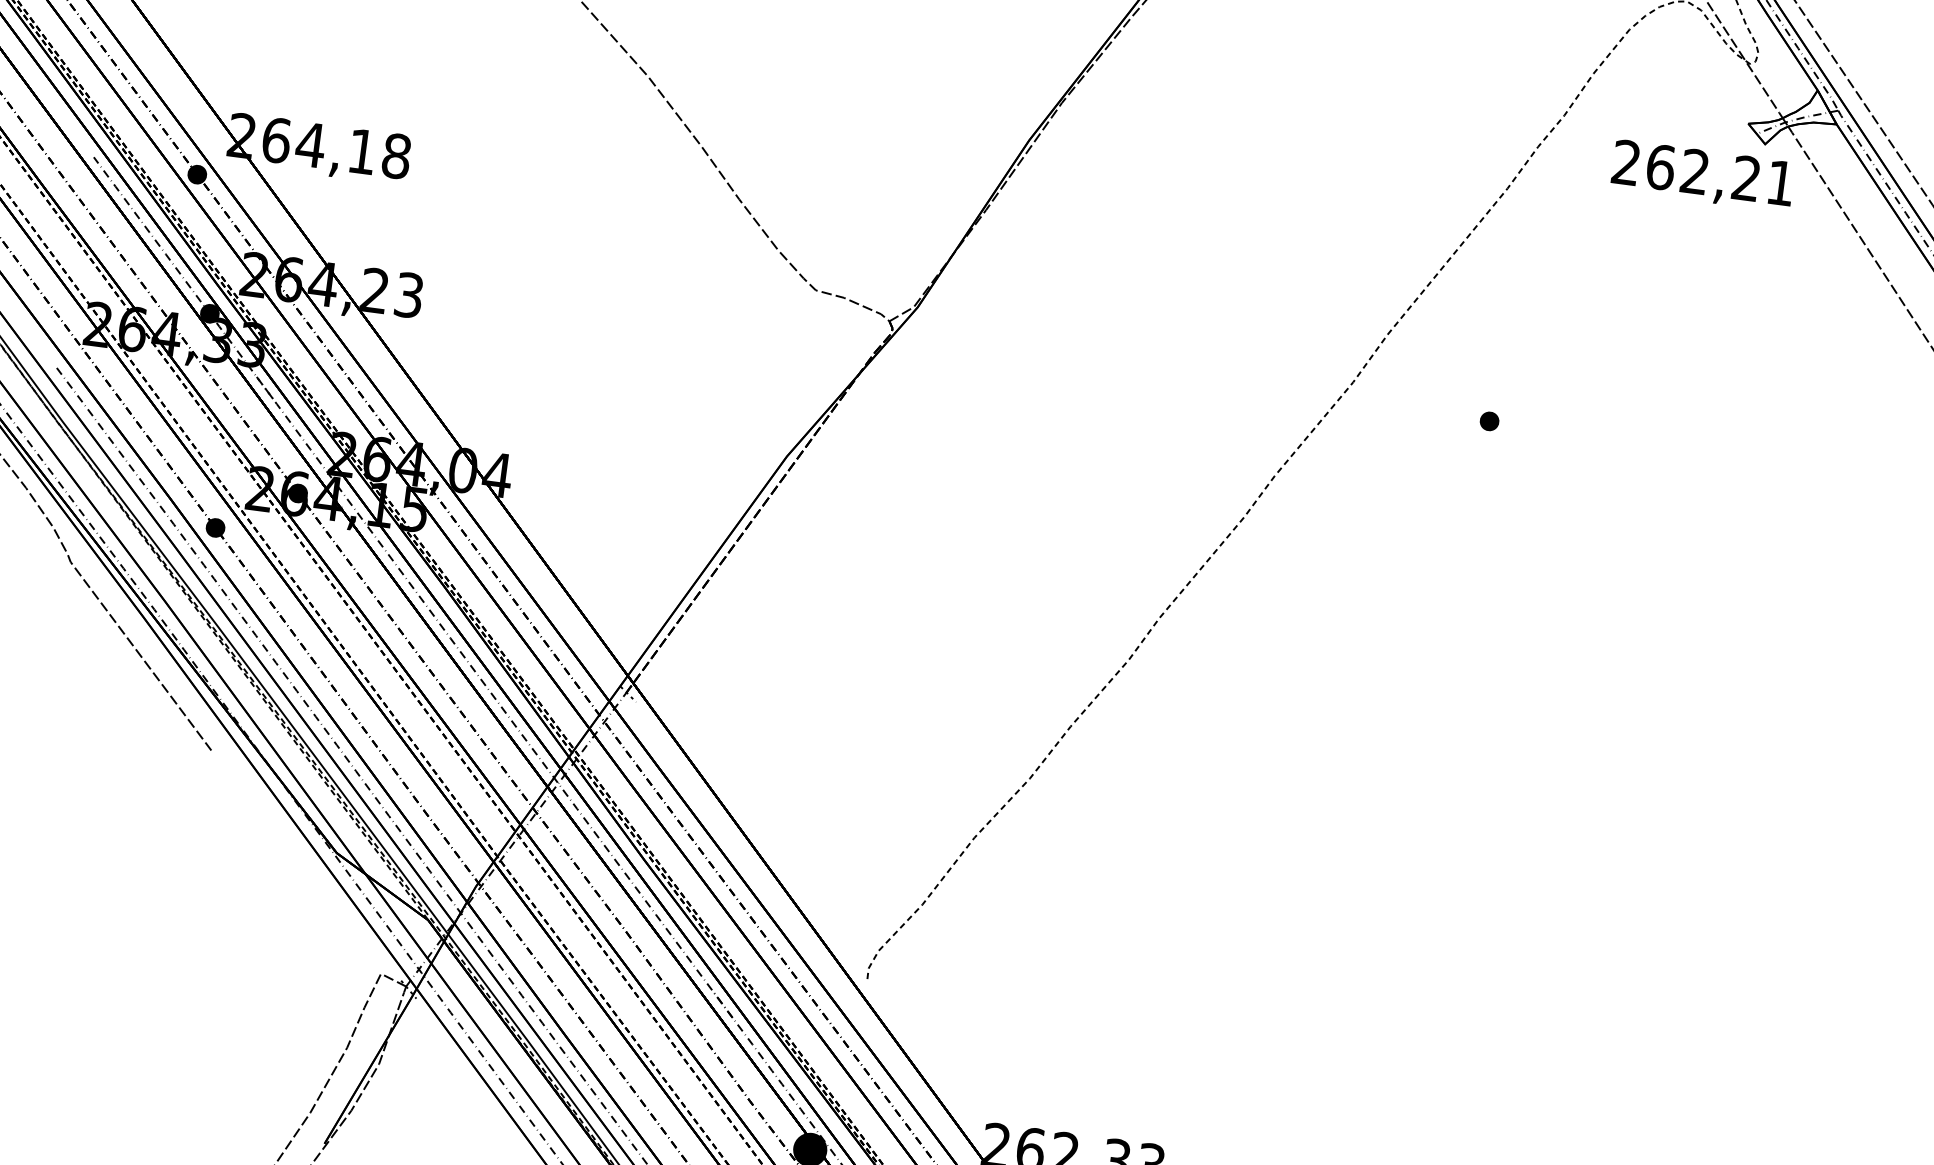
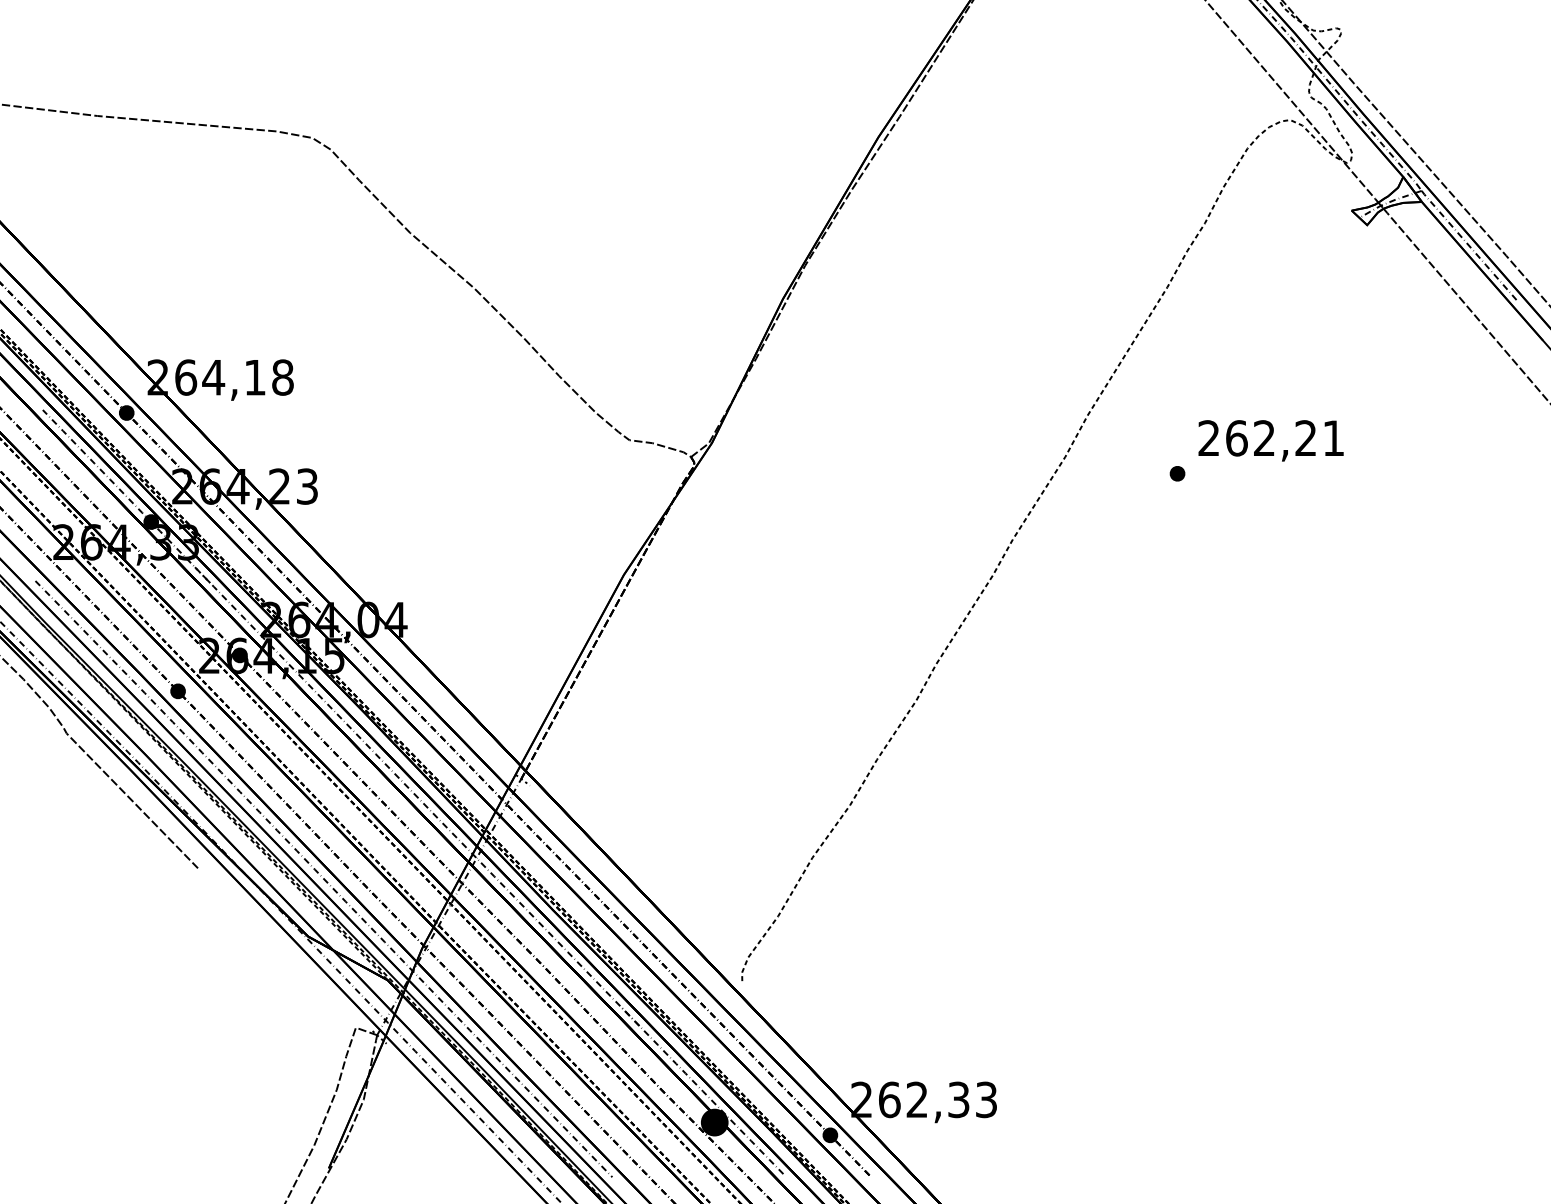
text: (1702, 175) -> (1270, 440), moved

